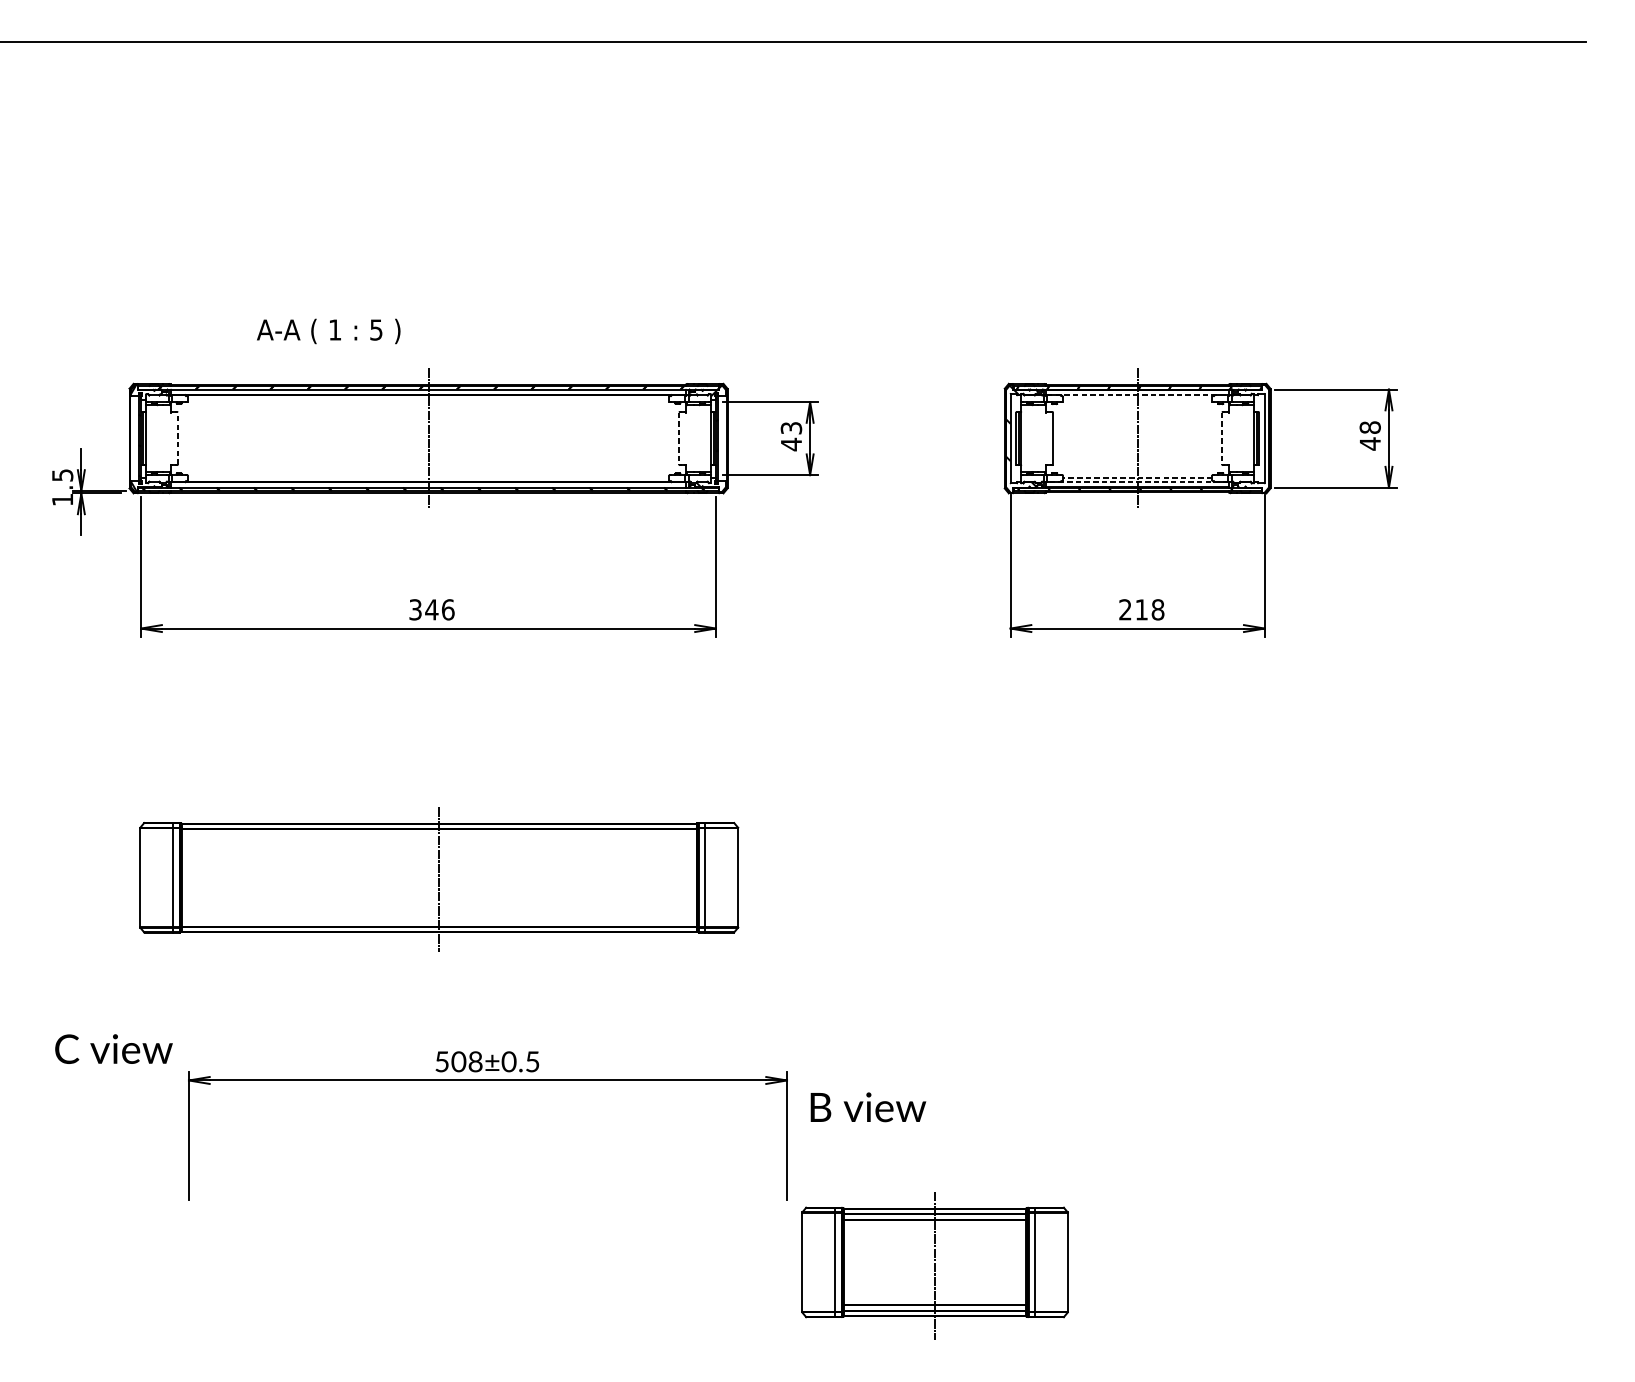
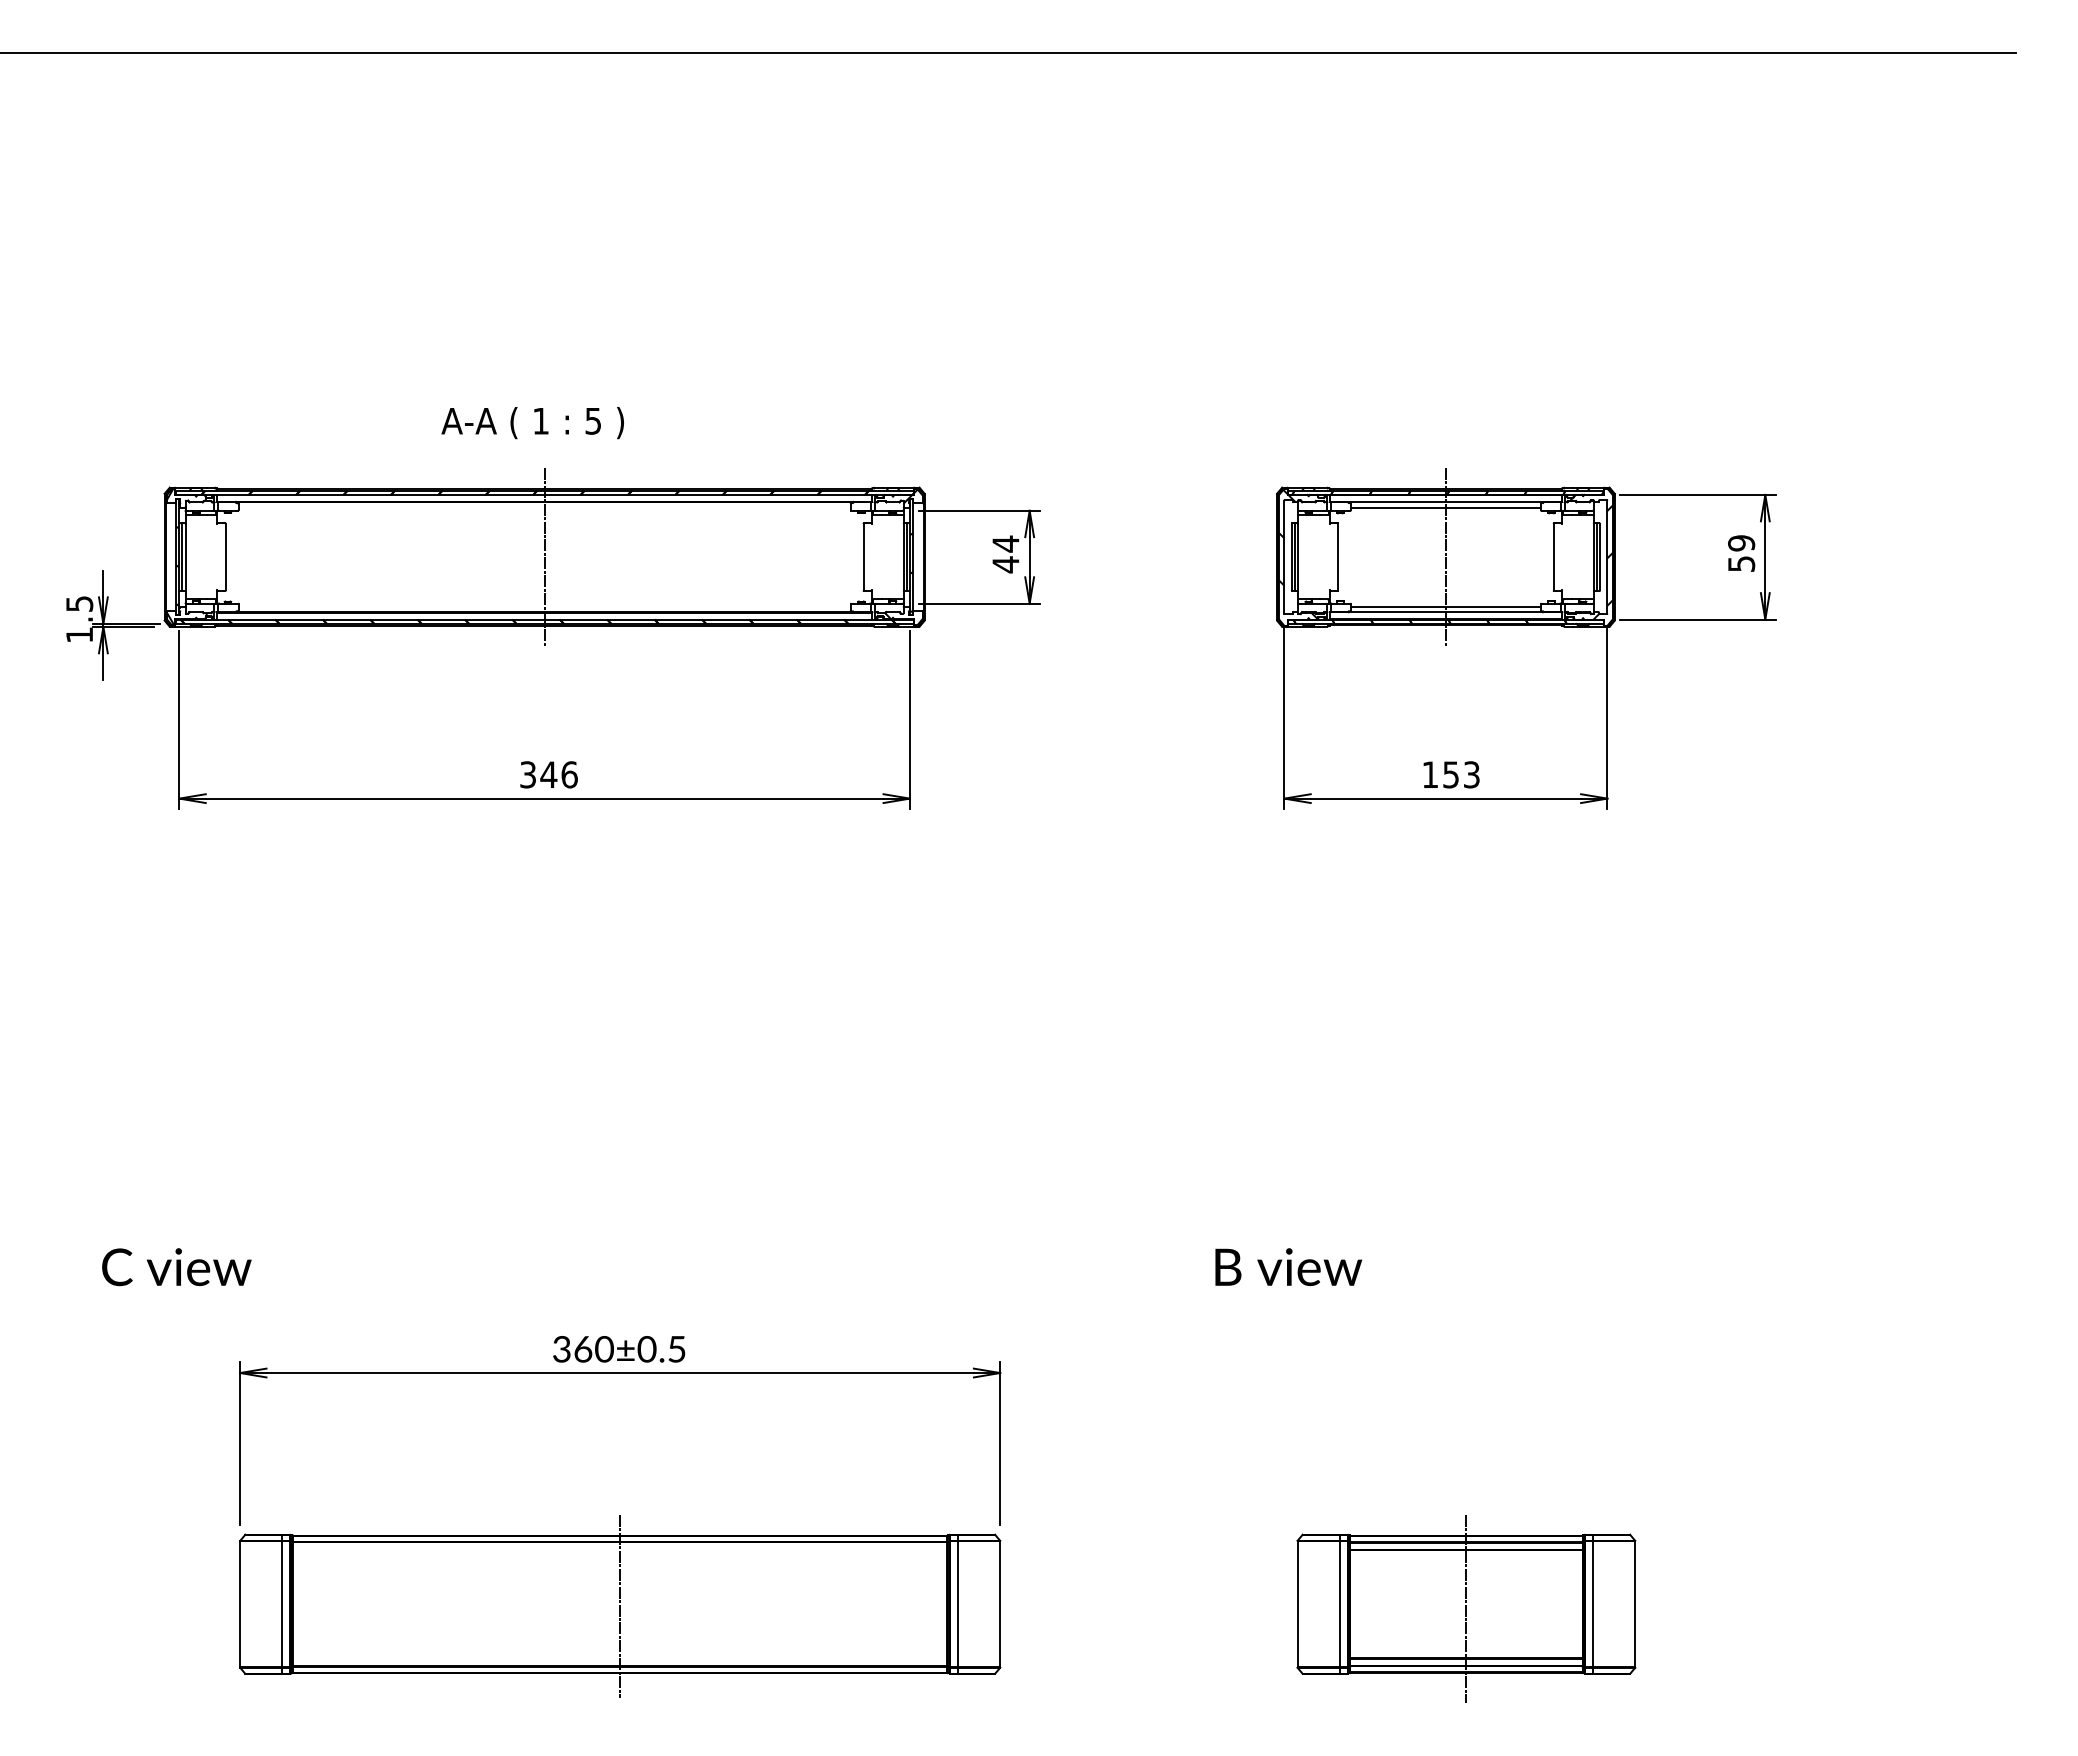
text: (328, 331) -> (532, 423), moved
line: (1138, 395) -> (1446, 502), dashed -> solid
line: (1137, 399) -> (1445, 507), added
text: (791, 427) -> (1005, 543), 43 -> 44
text: (1370, 435) -> (1741, 553), 48 -> 59
line: (177, 438) -> (225, 556), dashed -> solid
line: (679, 438) -> (863, 557), dashed -> solid
line: (1222, 438) -> (1553, 557), dashed -> solid
hatch: (1252, 438) -> (1591, 556), added
line: (1137, 477) -> (1445, 606), dashed -> solid
line: (1137, 482) -> (1445, 612), dashed -> solid
text: (1141, 609) -> (1450, 774), 218 -> 153
part: (439, 879) -> (620, 1606), moved
text: (113, 1049) -> (176, 1267), moved
text: (459, 1061) -> (583, 1349), 508±0.5 -> 360±0.5
text: (868, 1107) -> (1288, 1267), moved
part: (935, 1265) -> (1466, 1608), moved

